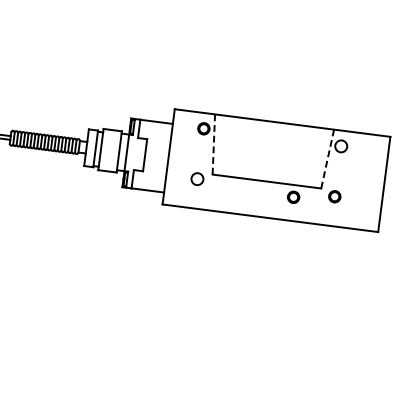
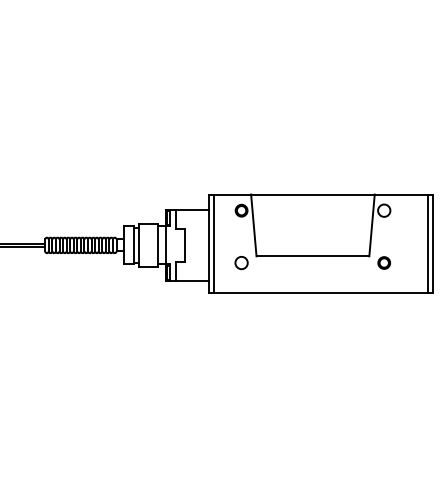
line: (213, 143) -> (253, 224), dashed -> solid
line: (173, 157) -> (214, 243), added
line: (327, 159) -> (371, 225), dashed -> solid
line: (379, 183) -> (428, 243), added
circle: (292, 196) -> (341, 268), removed

